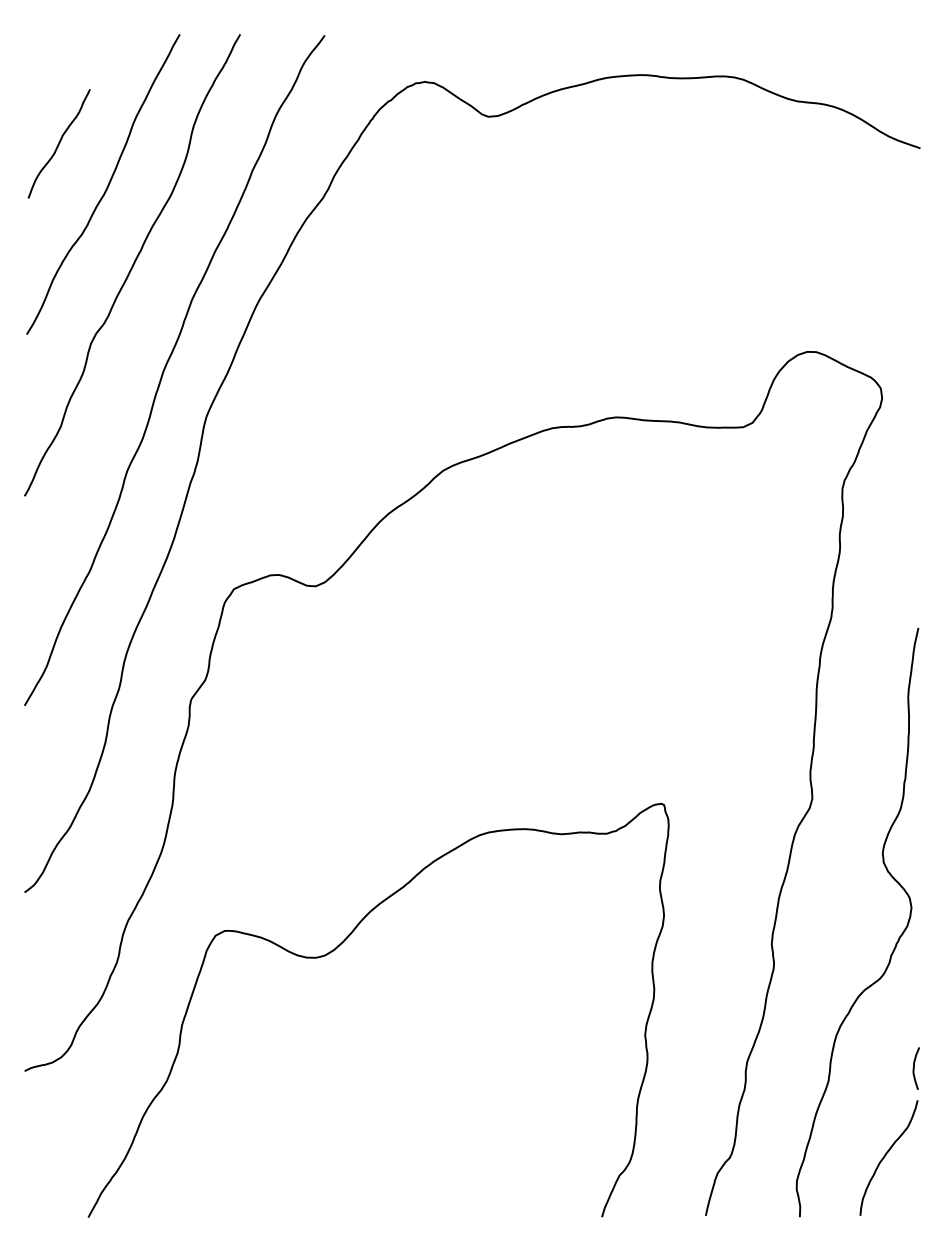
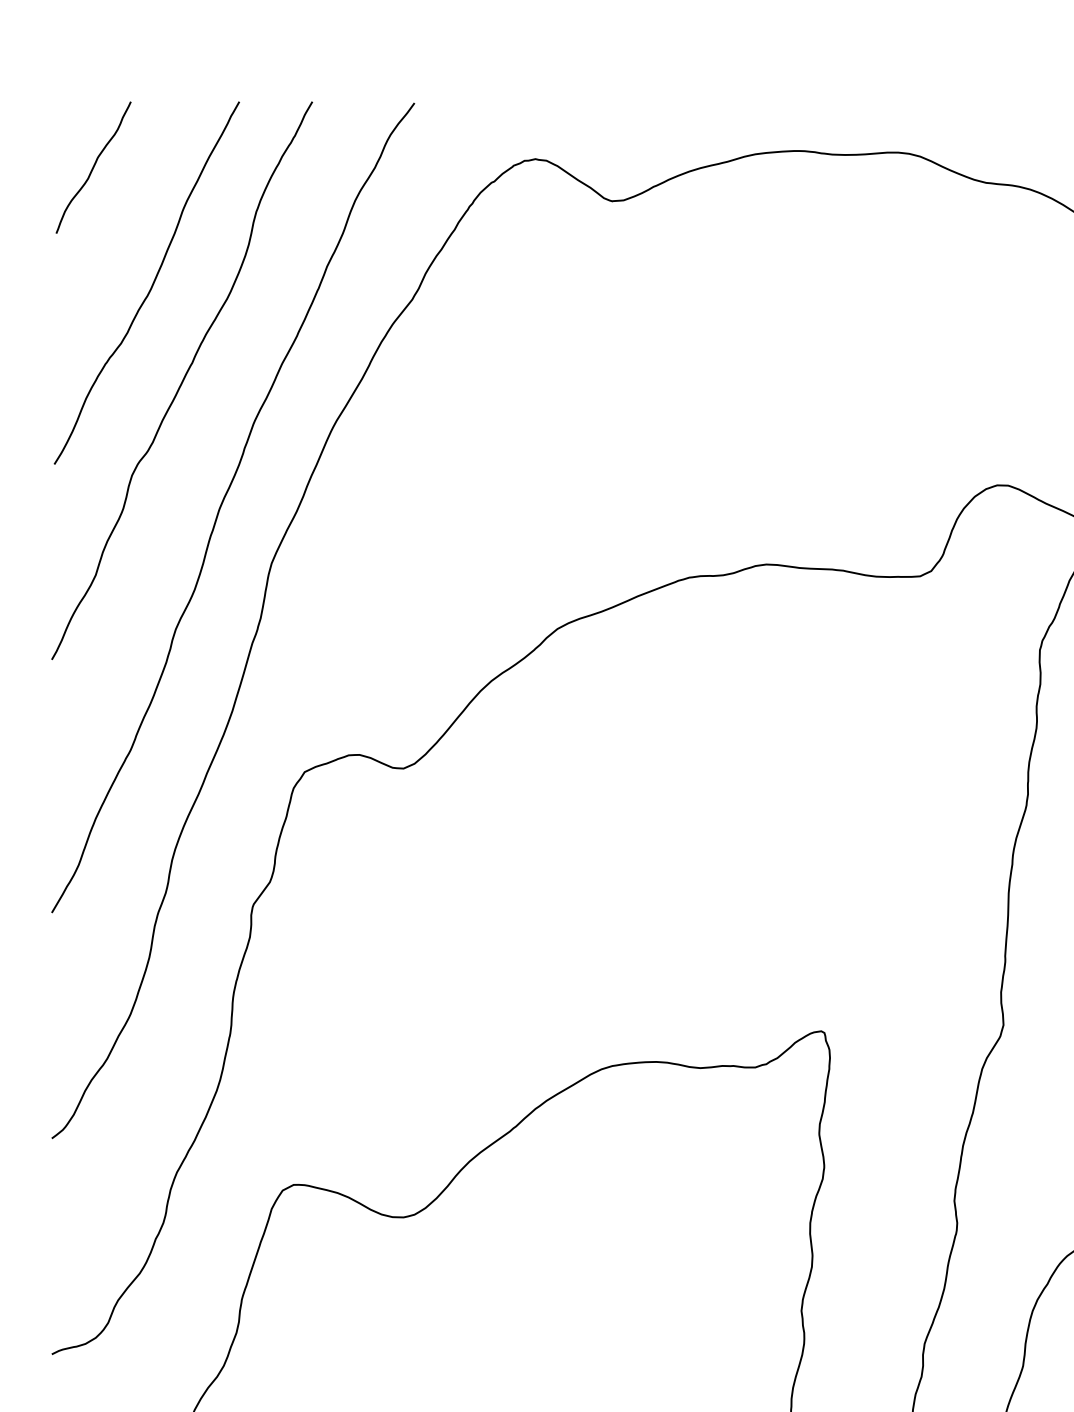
curve: (58, 143) -> (92, 167), moved

